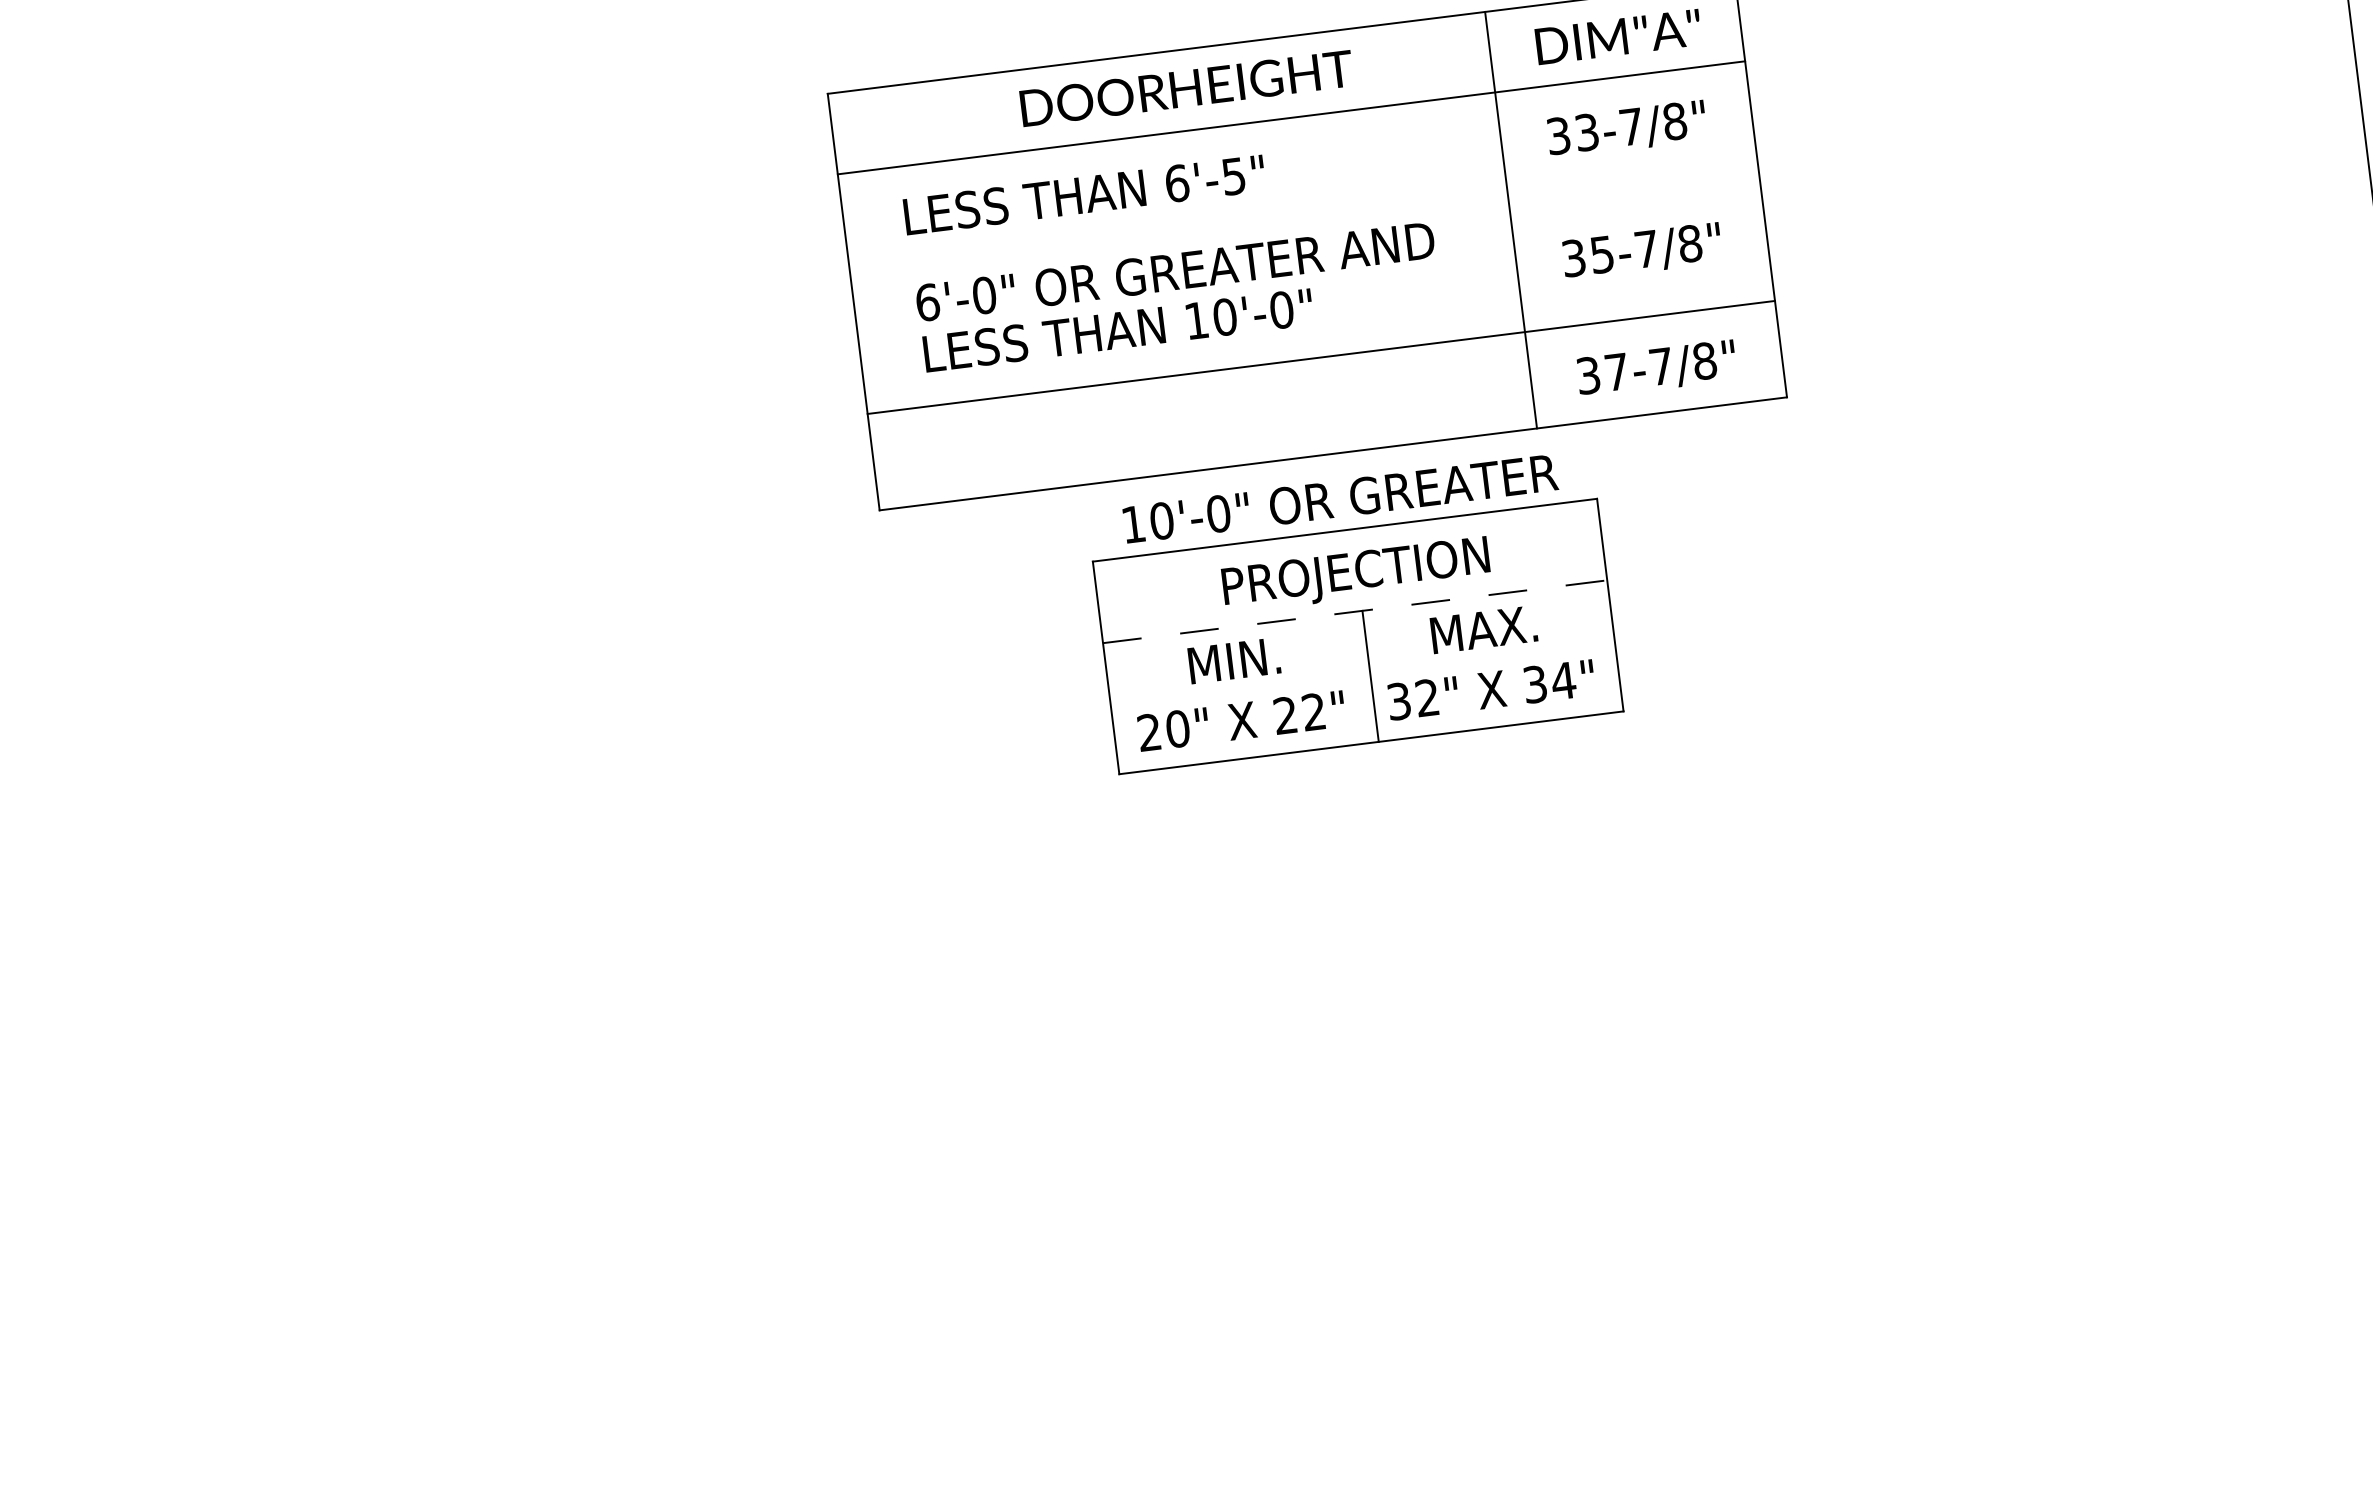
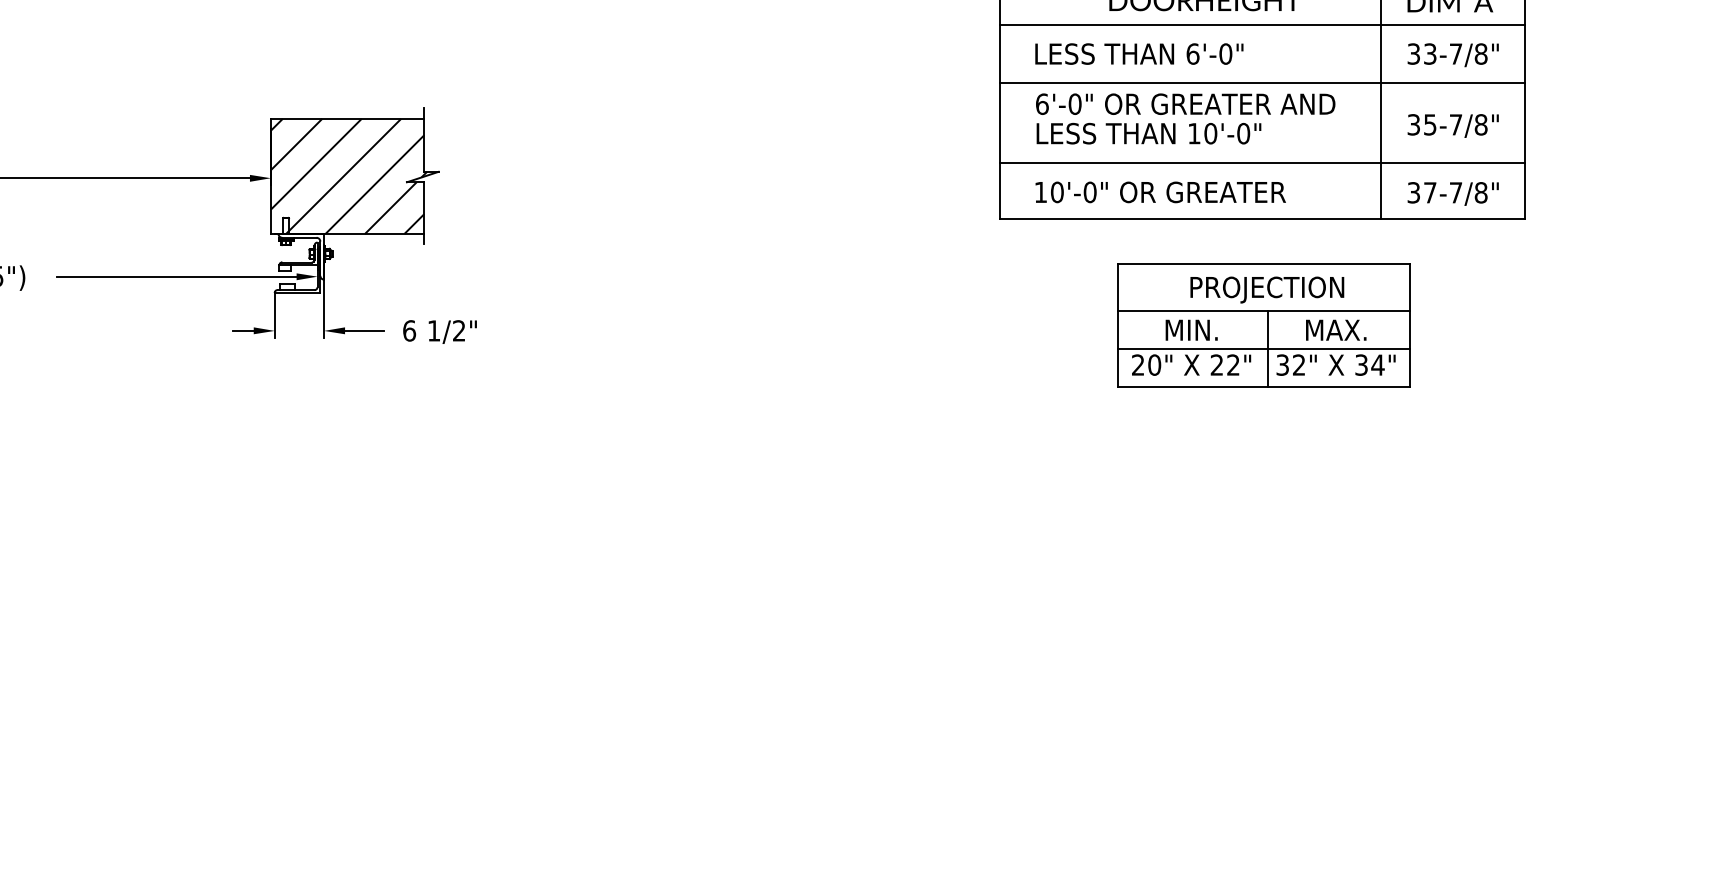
text: (1233, 175) -> (1225, 53), 6'-5" -> 6'-0"
line: (1303, 217) -> (1262, 82), added
text: (1340, 498) -> (1160, 192), moved
line: (1355, 611) -> (1264, 310), dashed -> solid
line: (1362, 676) -> (1263, 348), added

